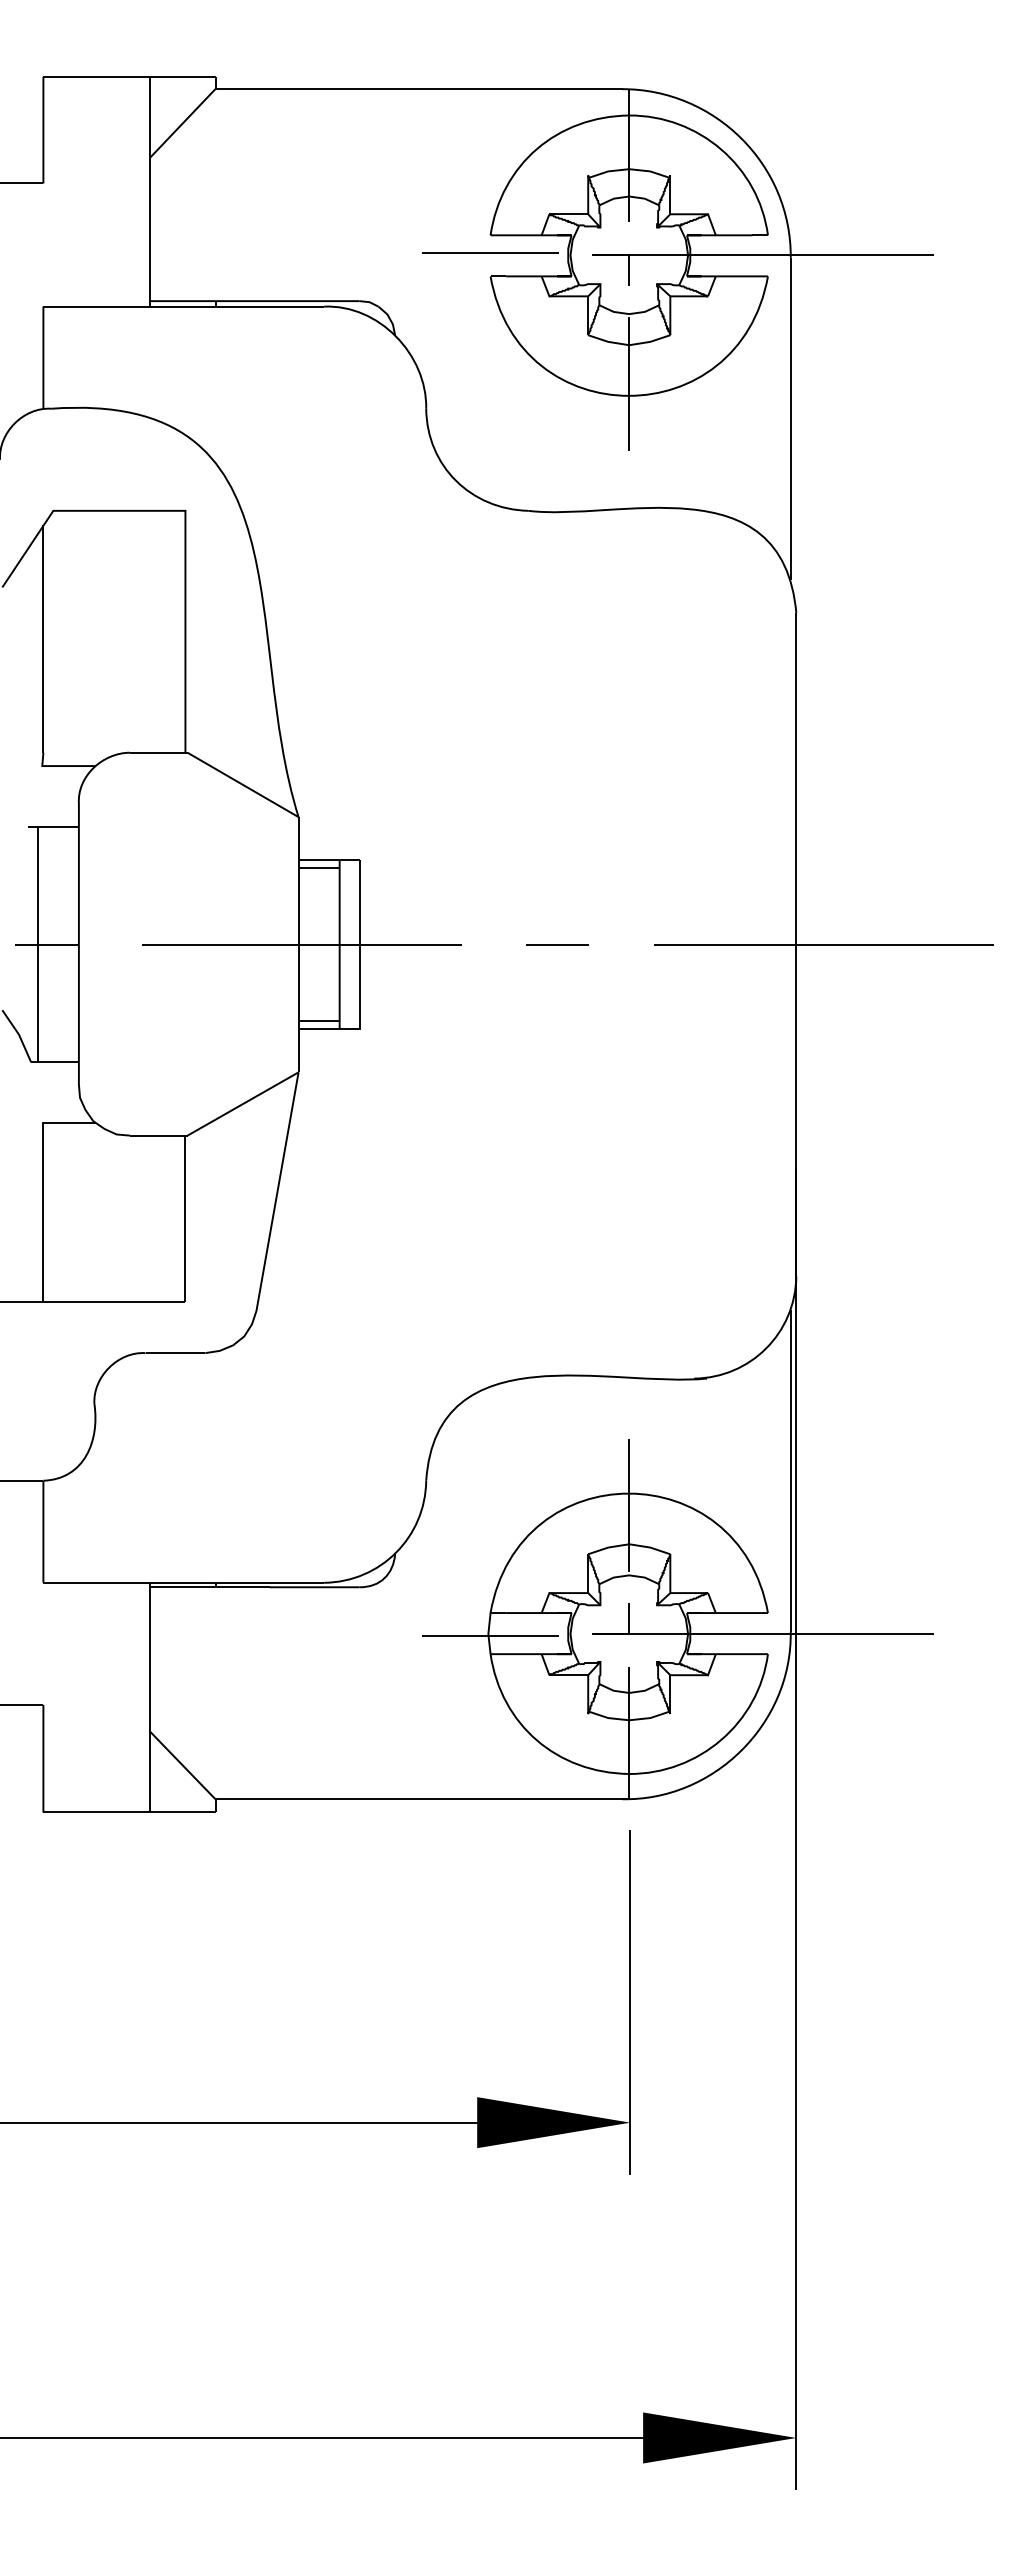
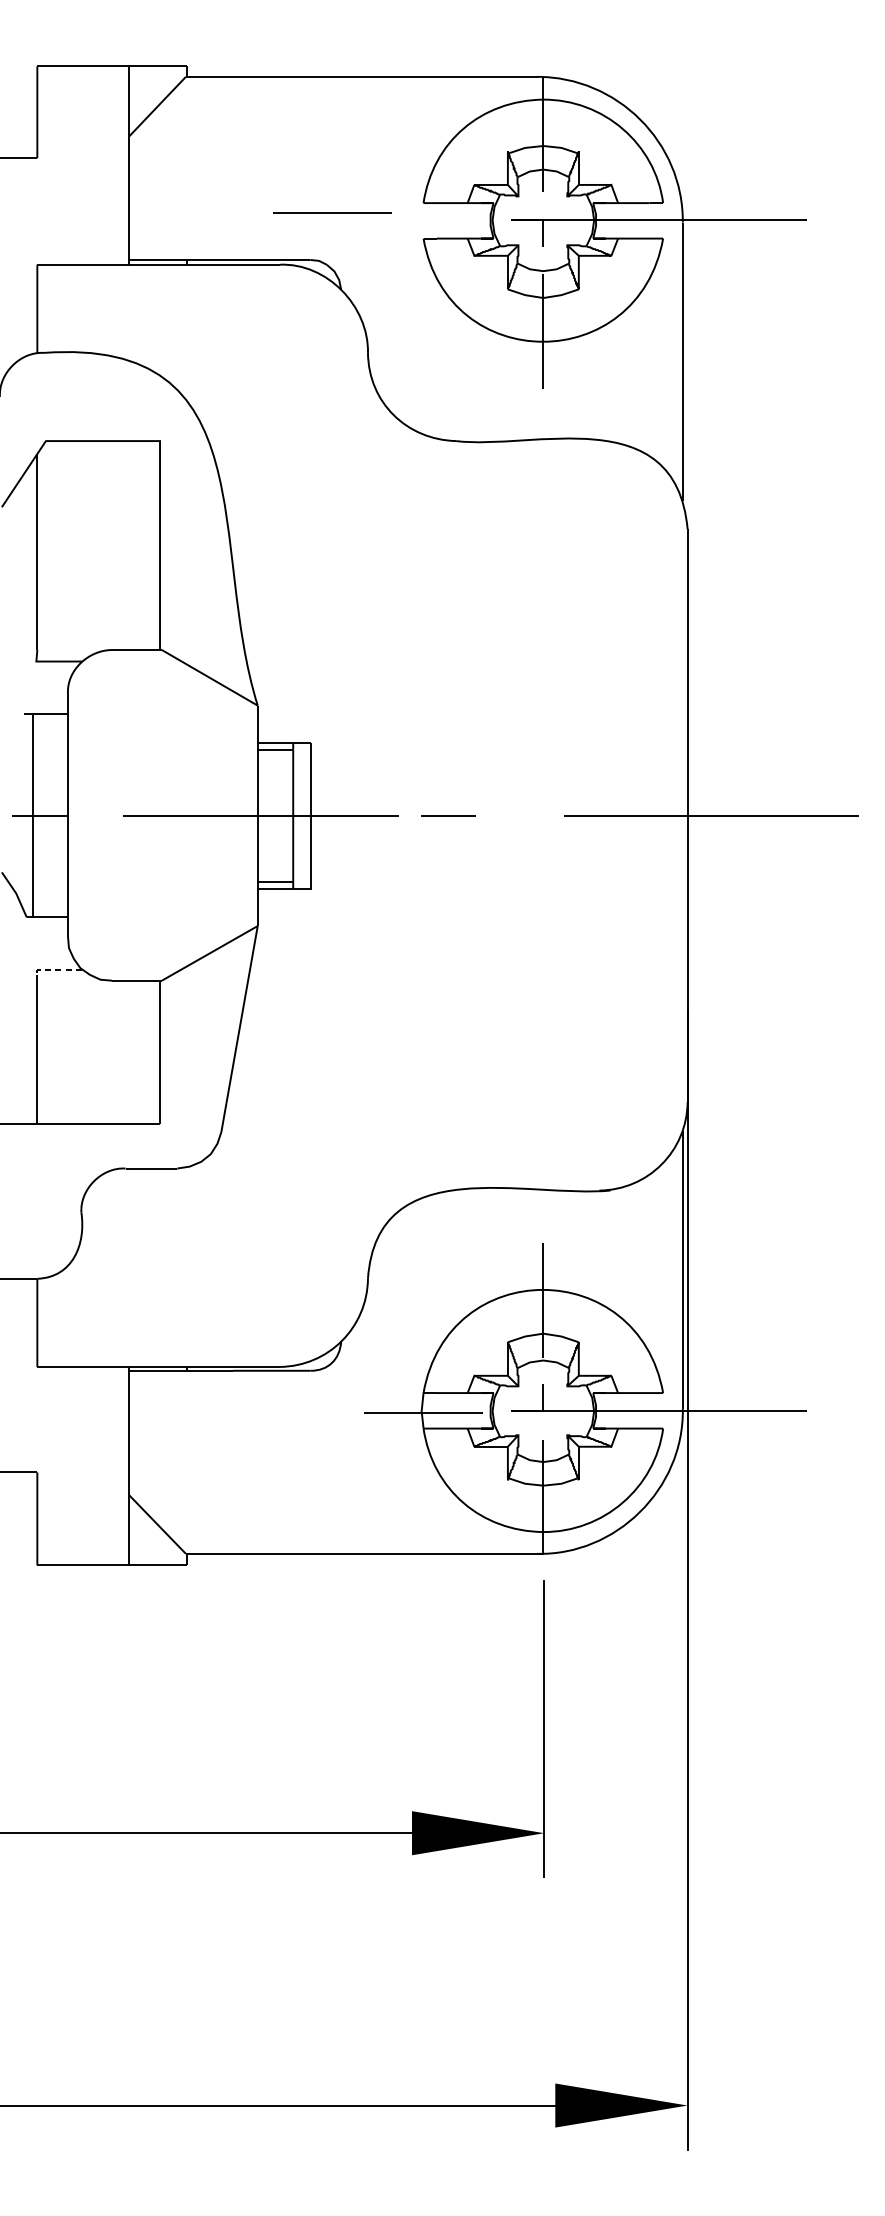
line: (490, 252) -> (332, 212), moved
line: (557, 944) -> (448, 815), moved
line: (66, 1123) -> (57, 970), solid -> dashed

